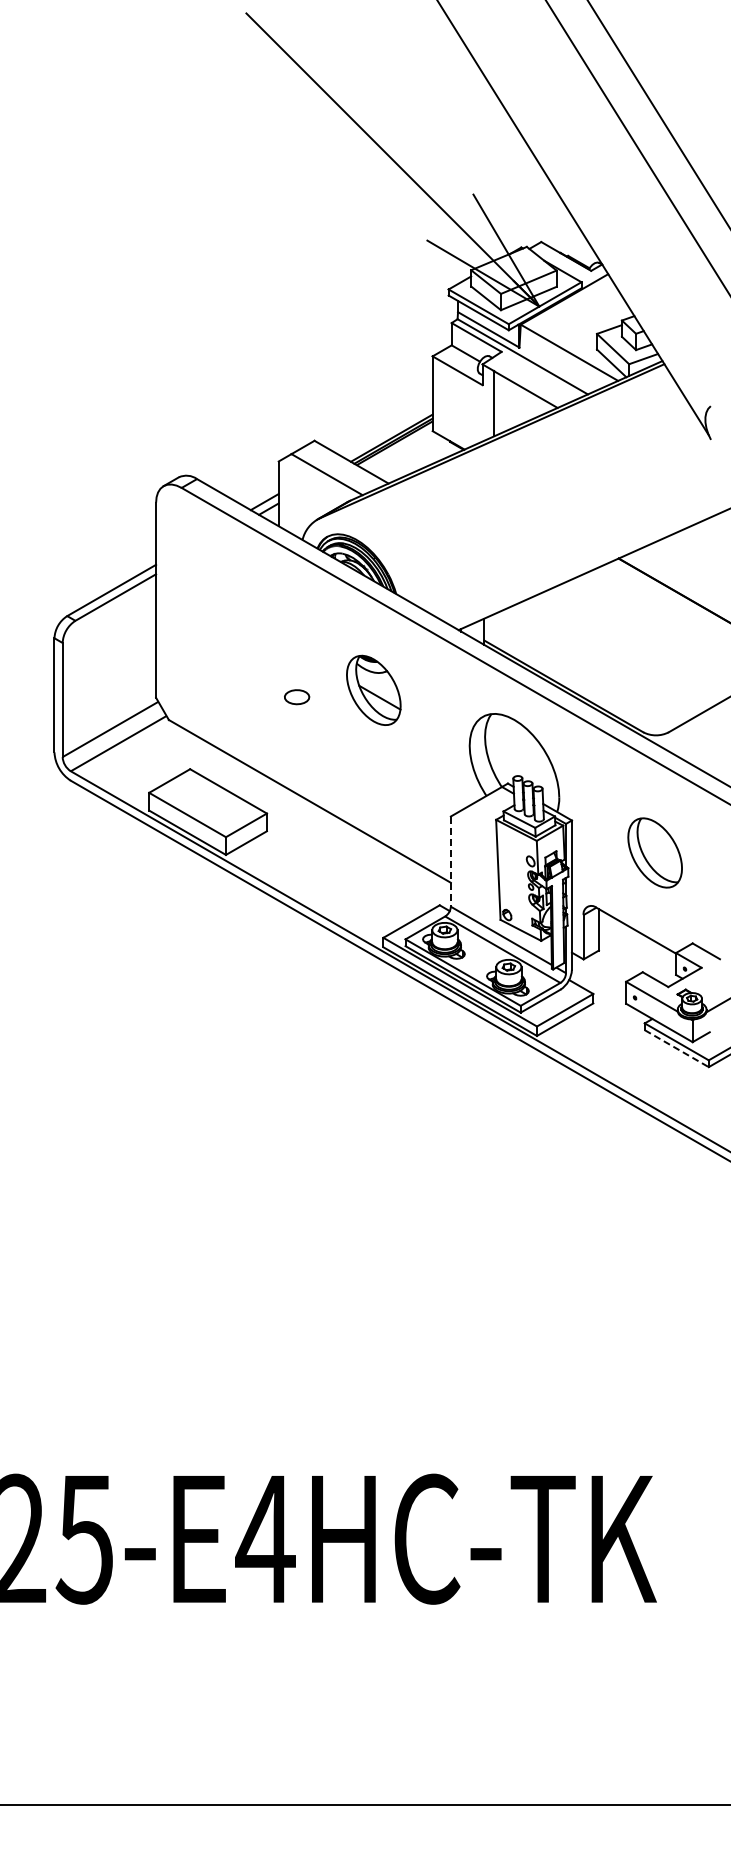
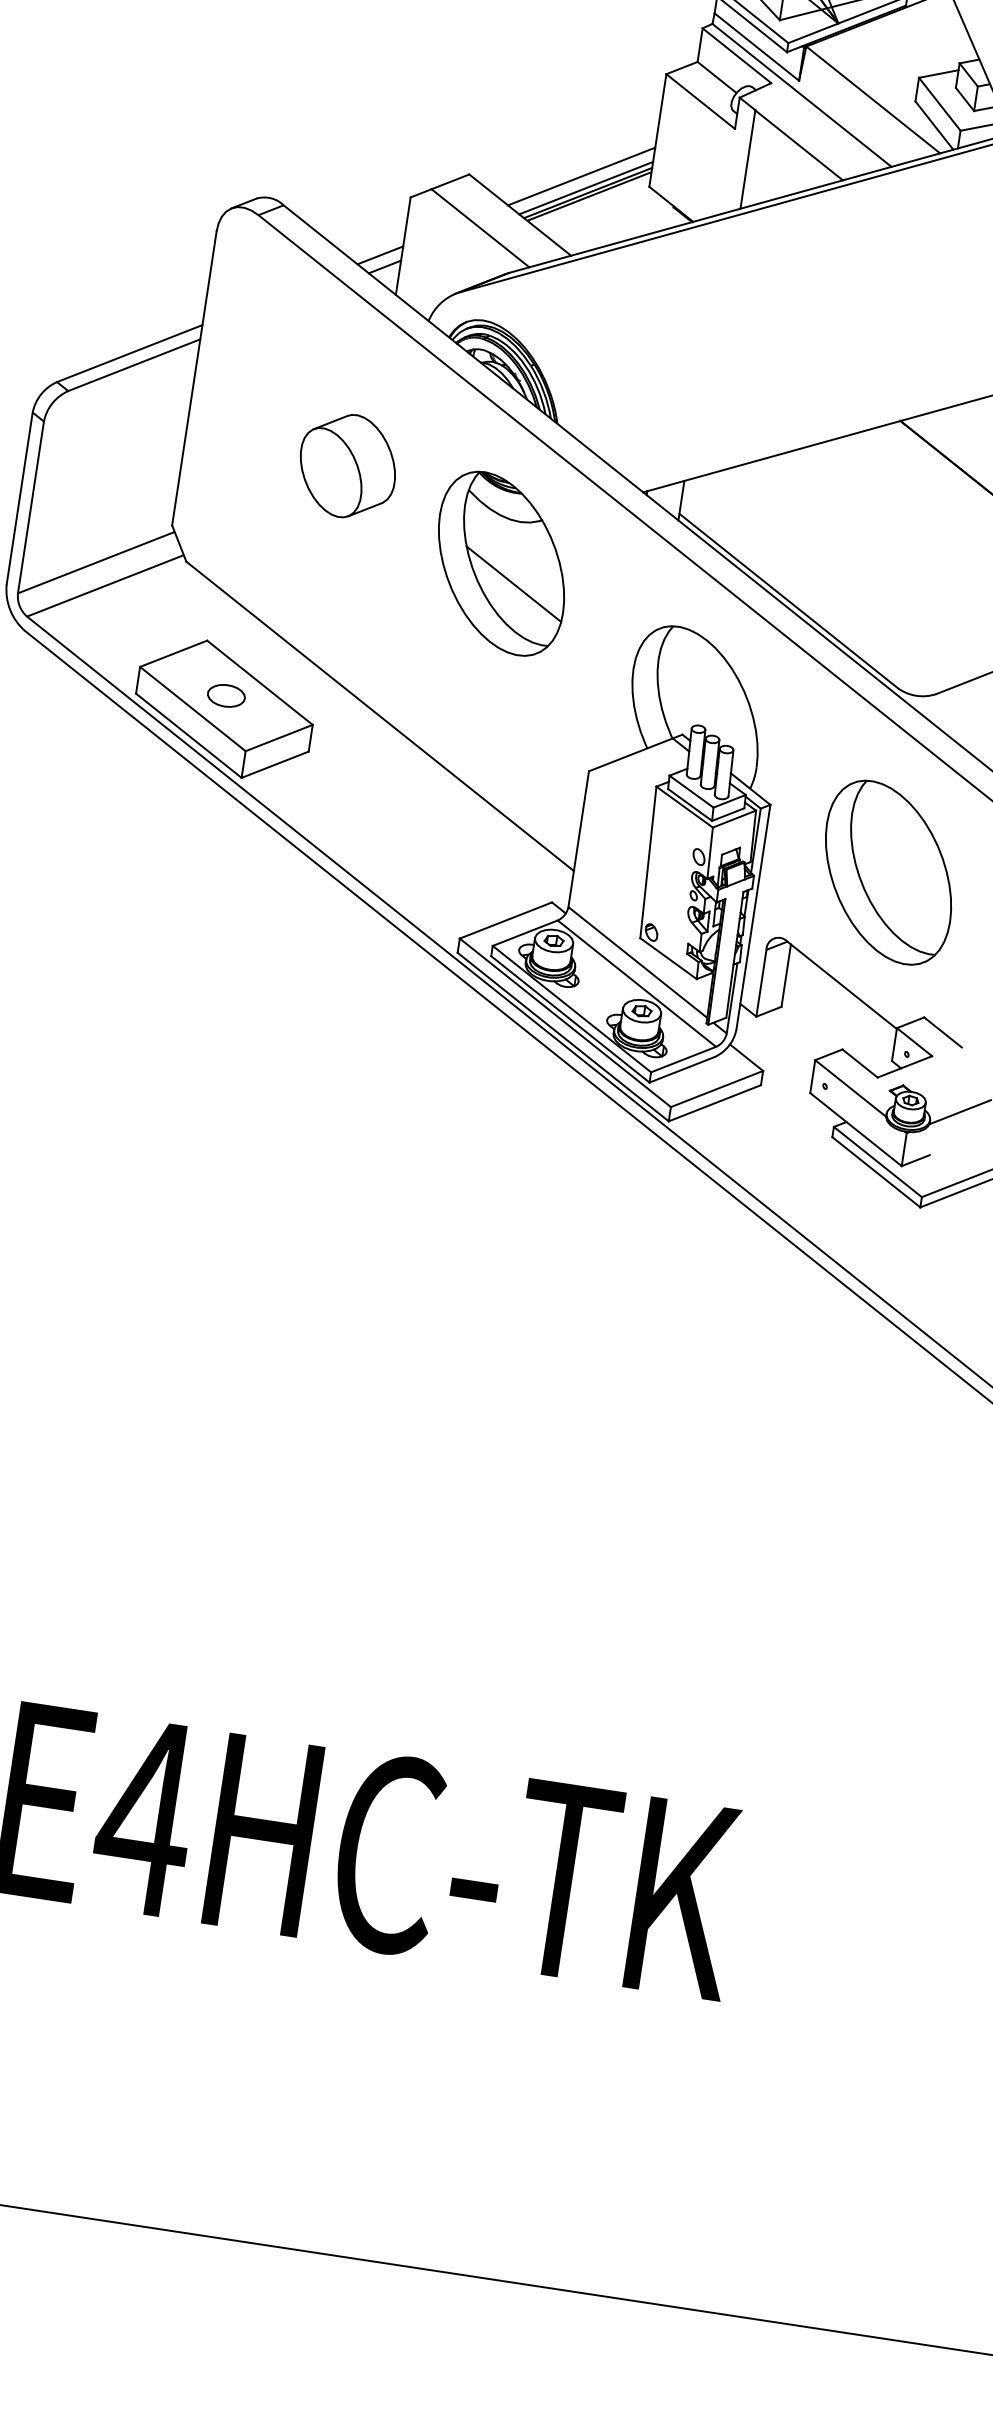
line: (387, 431) -> (581, 177), added
part: (264, 641) -> (348, 465), added
part: (373, 690) -> (501, 563), size x1.67
part: (297, 697) -> (227, 696), moved
part: (654, 852) -> (887, 871), size x1.67
line: (450, 862) -> (577, 840), dashed -> solid
line: (676, 1048) -> (875, 1171), dashed -> solid

